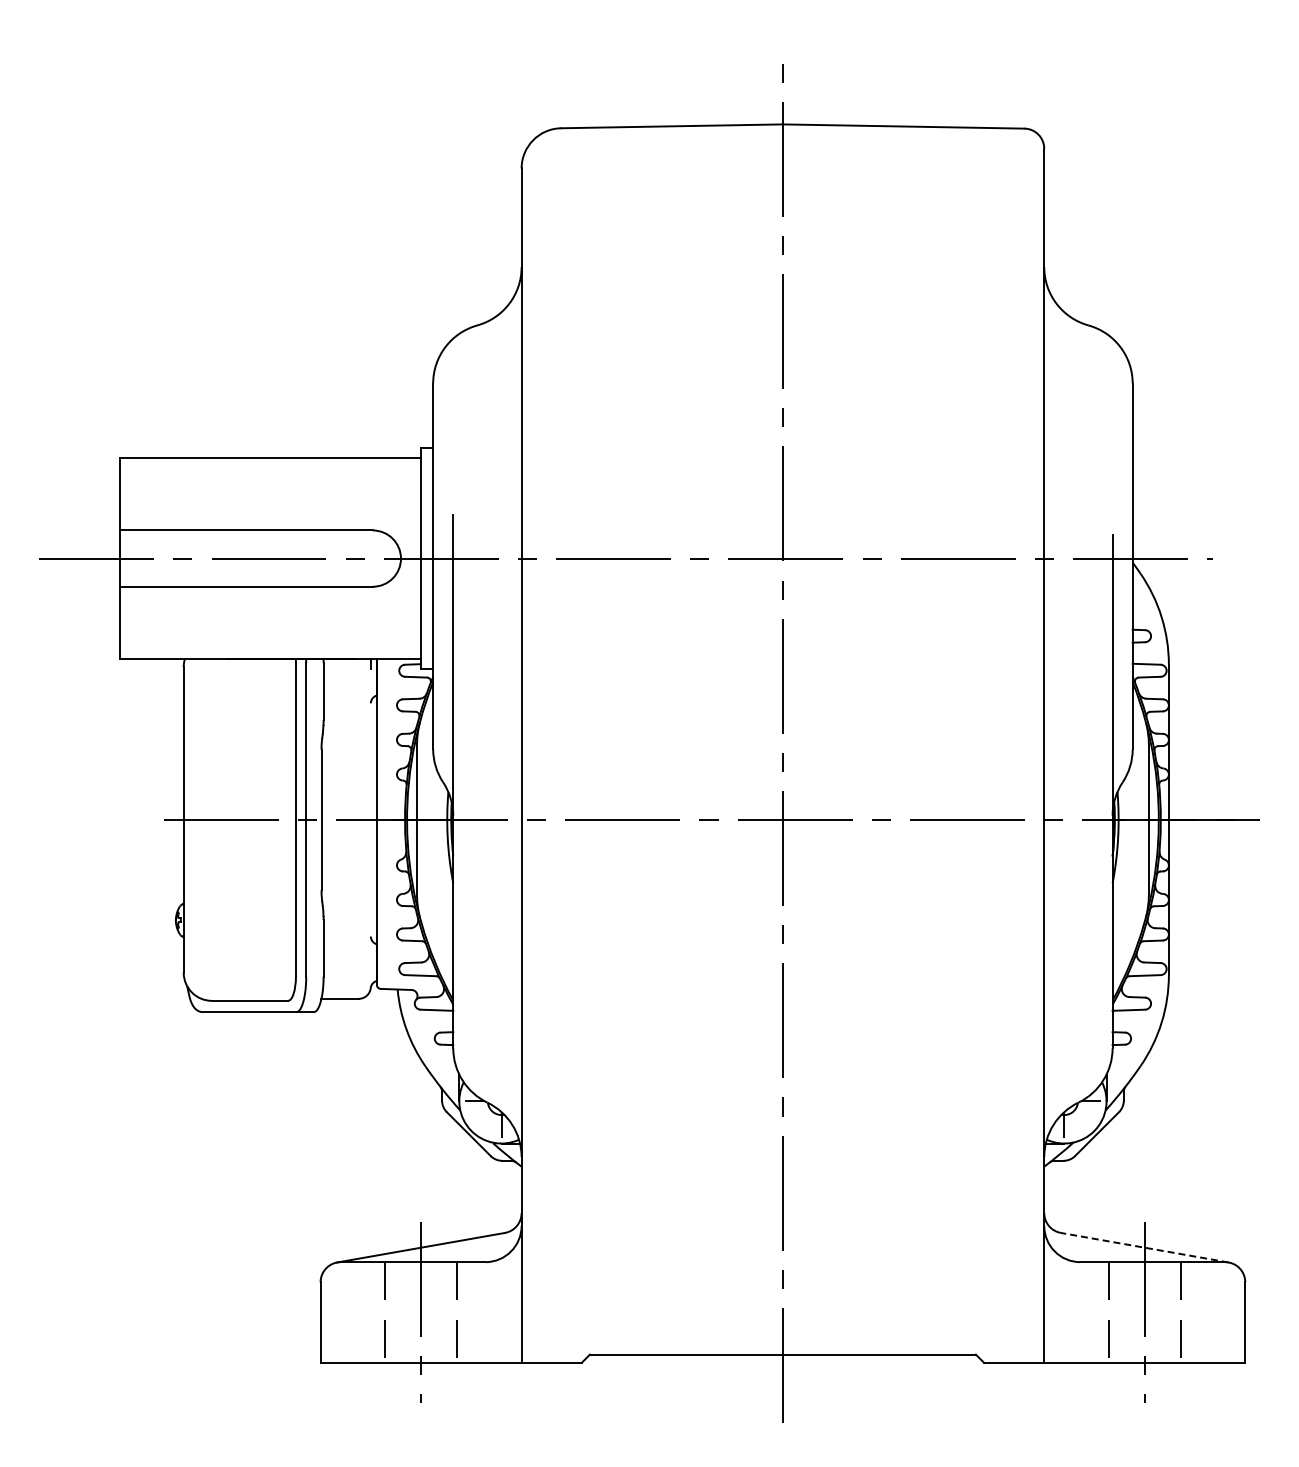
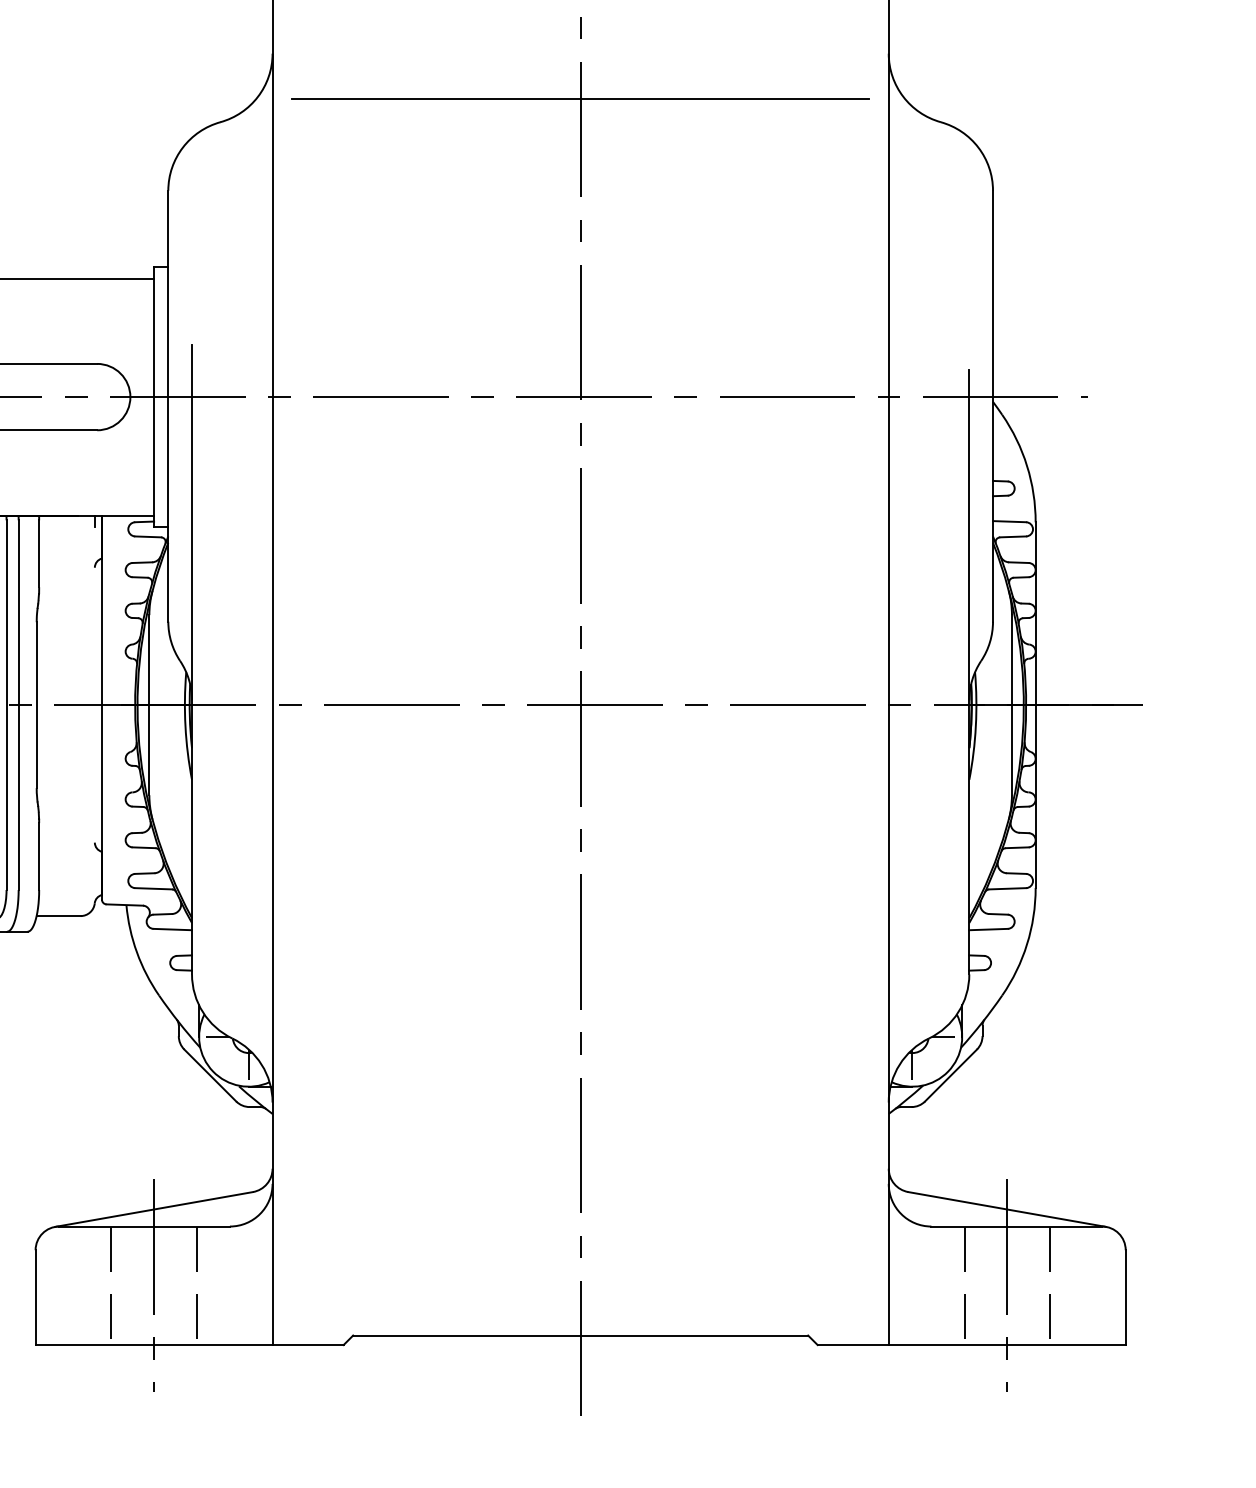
line: (782, 305) -> (580, 98), added
line: (1144, 1247) -> (1006, 1209), dashed -> solid

